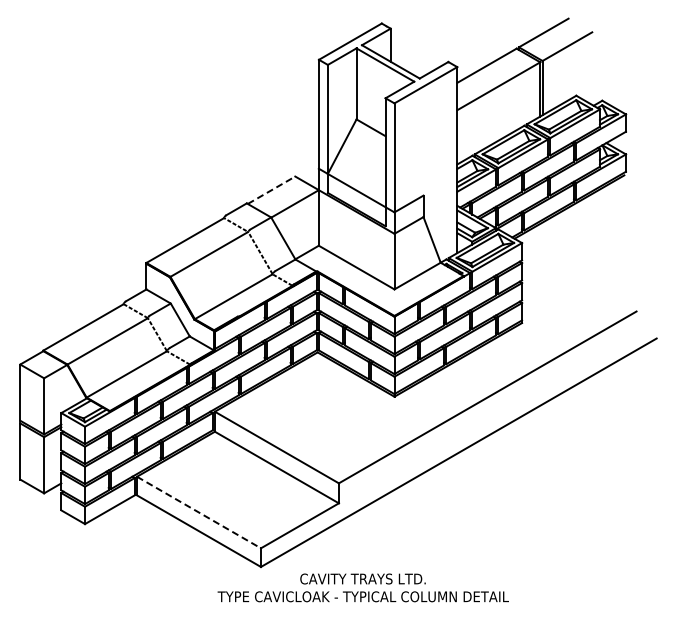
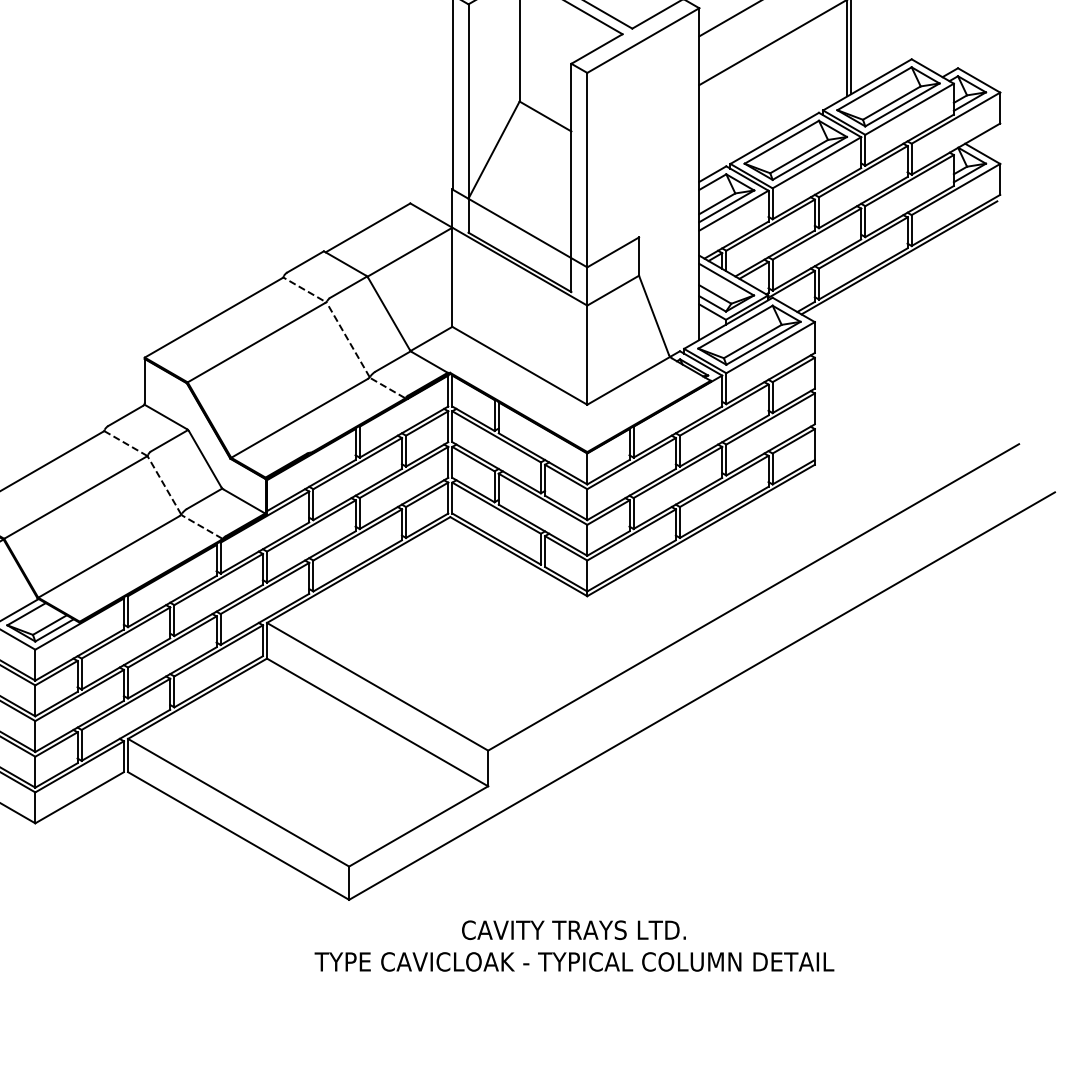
line: (272, 190) -> (369, 228), dashed -> solid
line: (199, 512) -> (239, 802), dashed -> solid
text: (362, 587) -> (573, 945), moved

